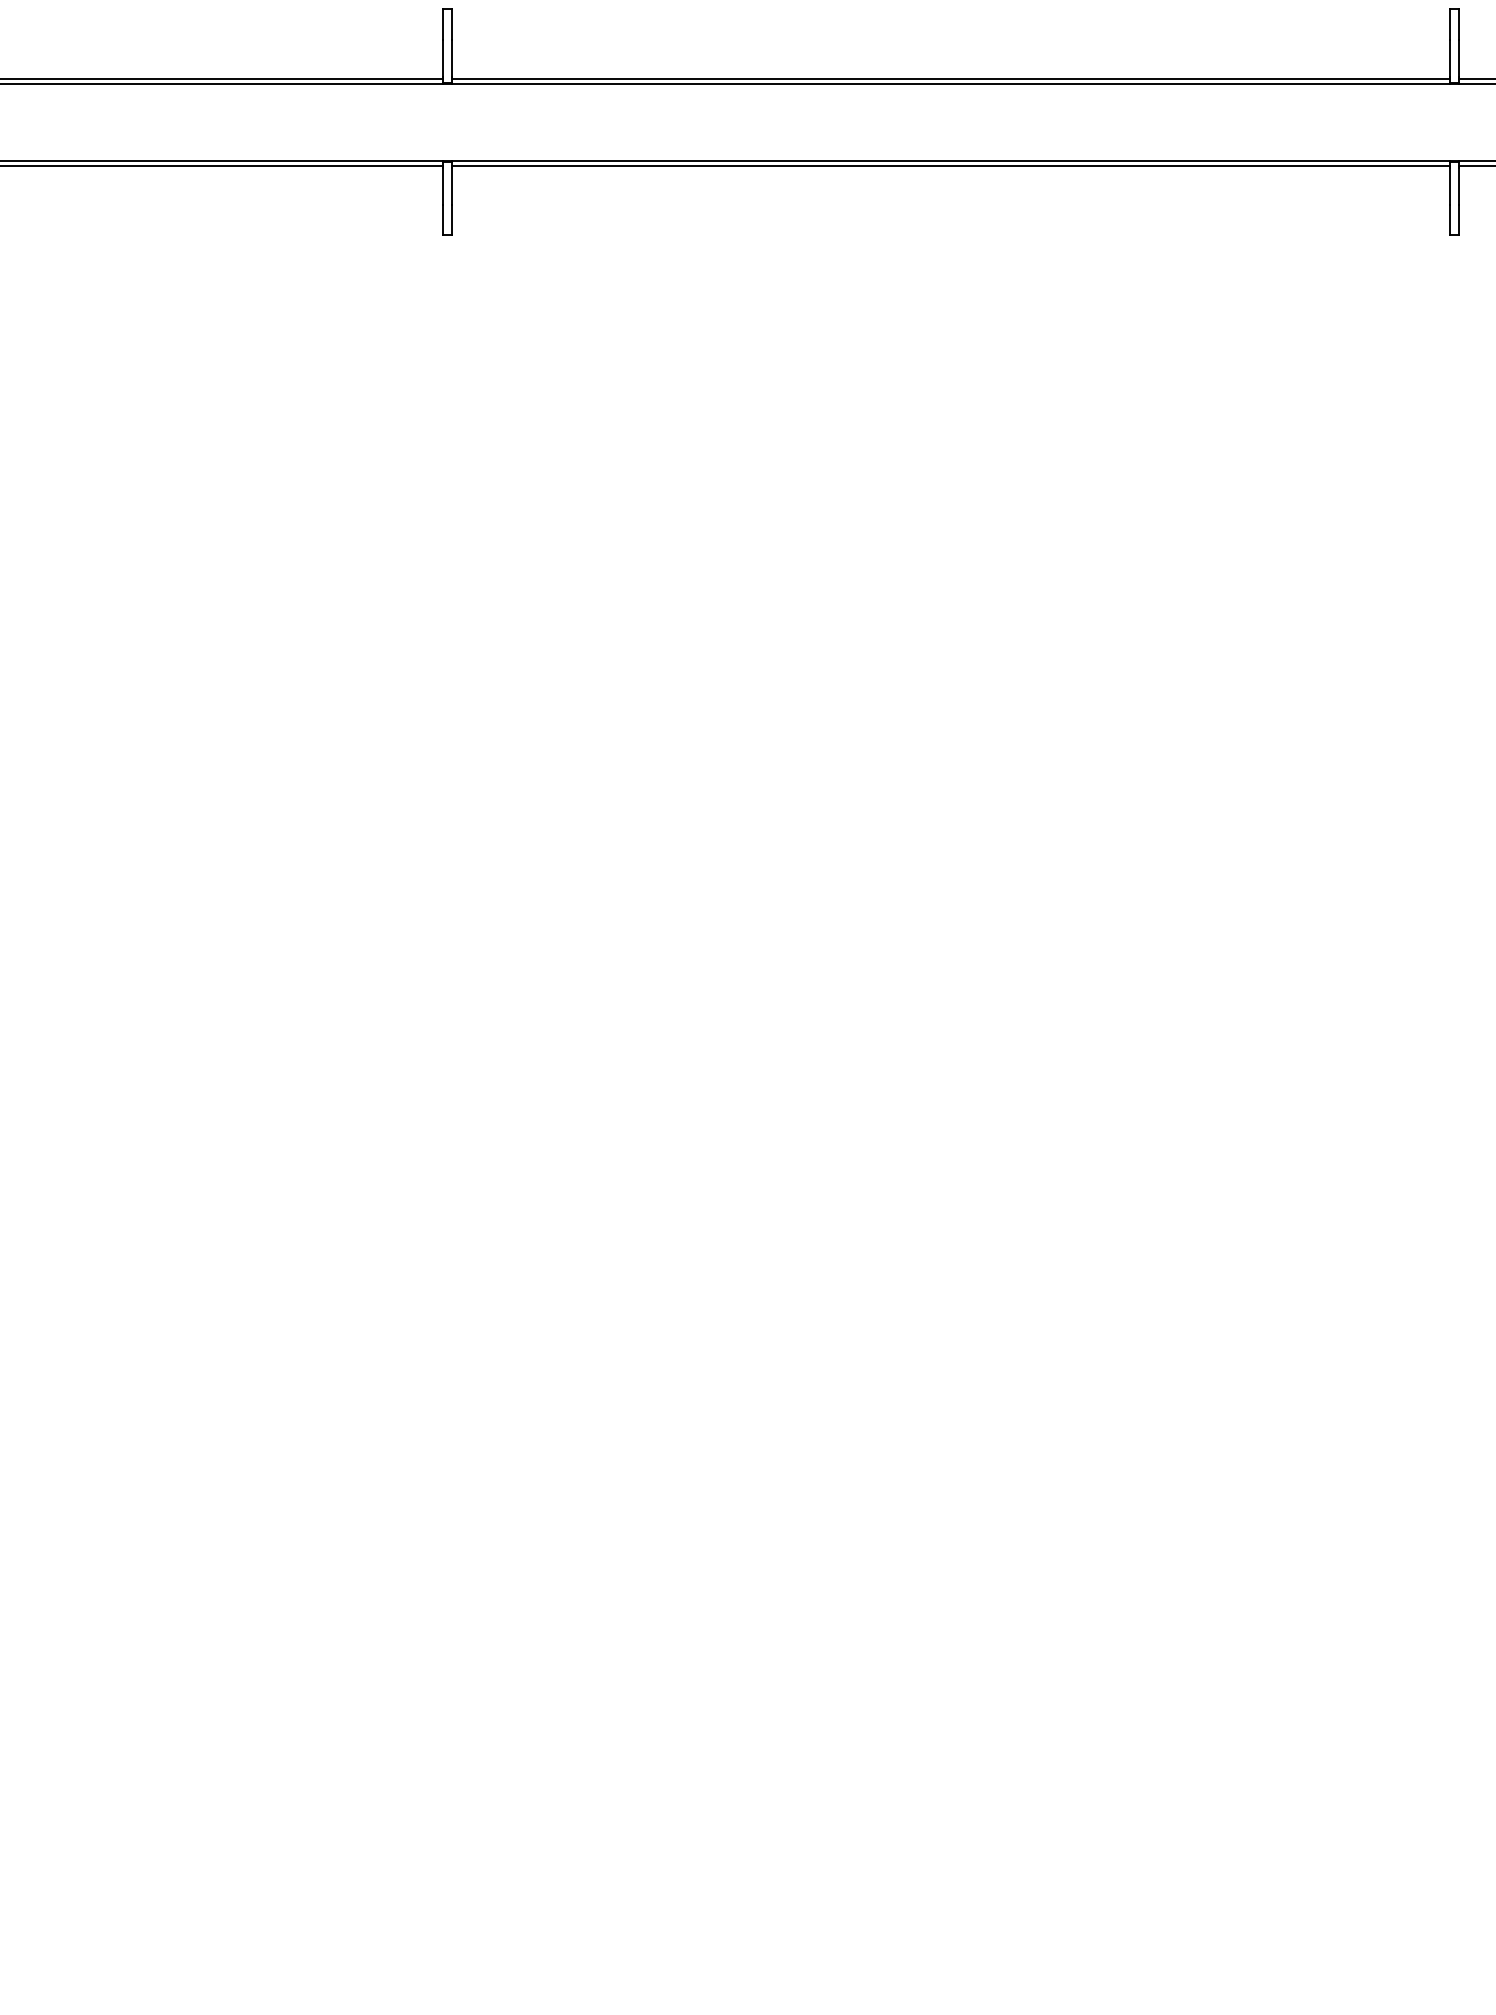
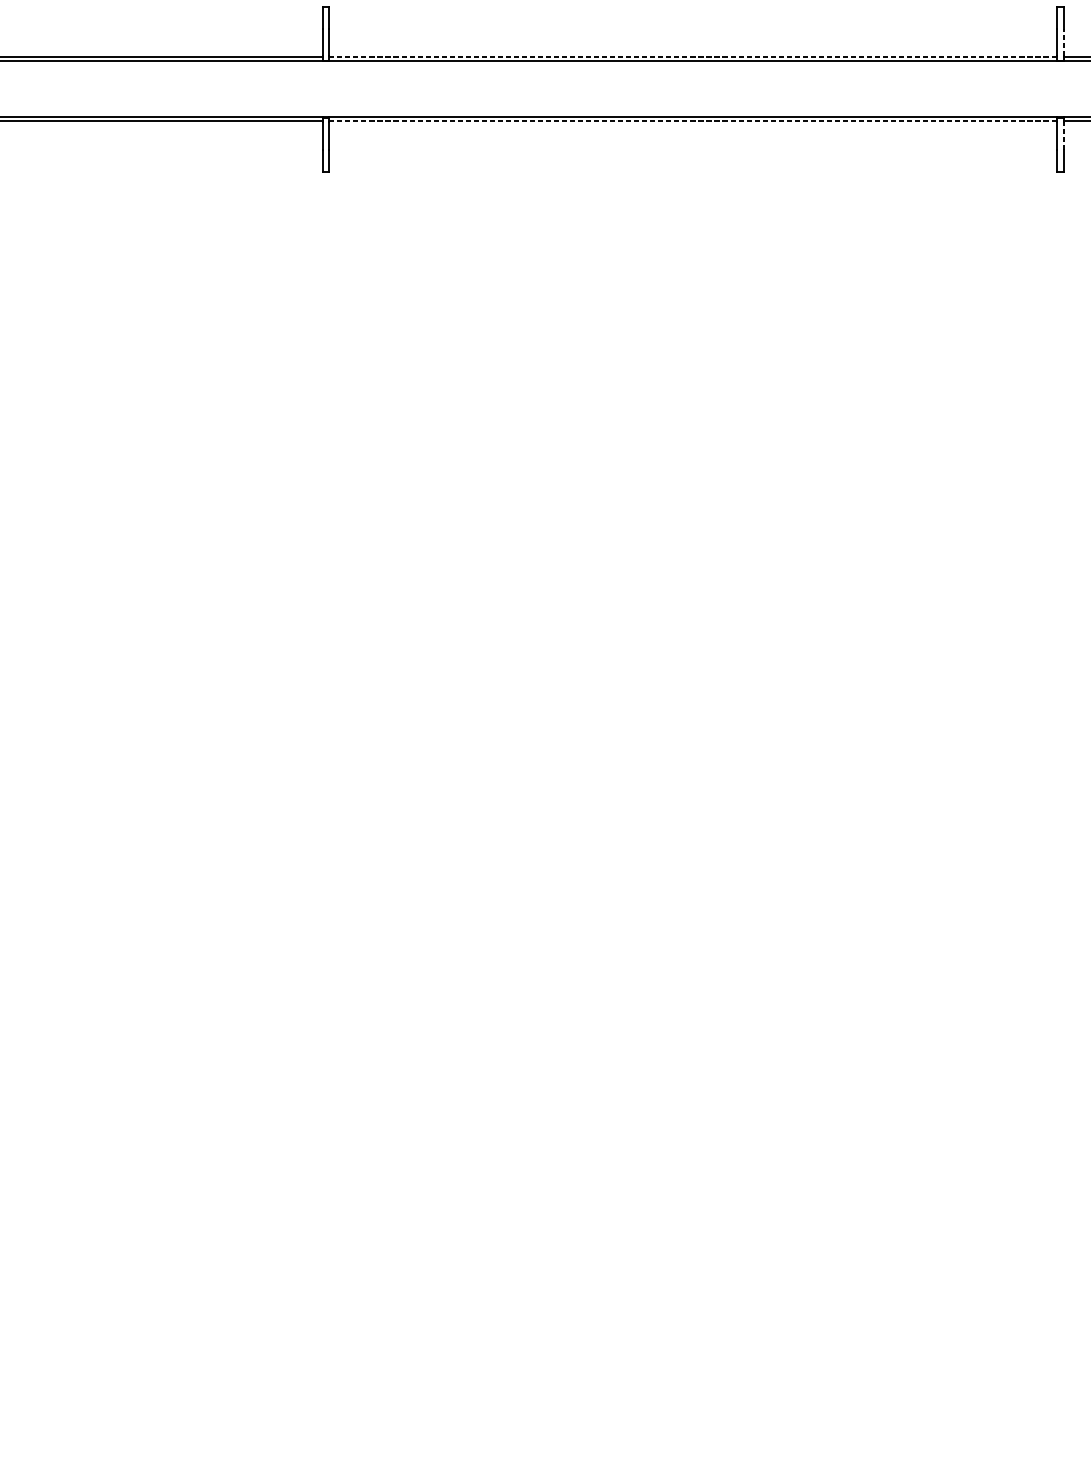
line: (1458, 58) -> (1063, 42), solid -> dashed
line: (950, 78) -> (693, 57), solid -> dashed
line: (950, 166) -> (693, 121), solid -> dashed
line: (1458, 186) -> (1063, 136), solid -> dashed

